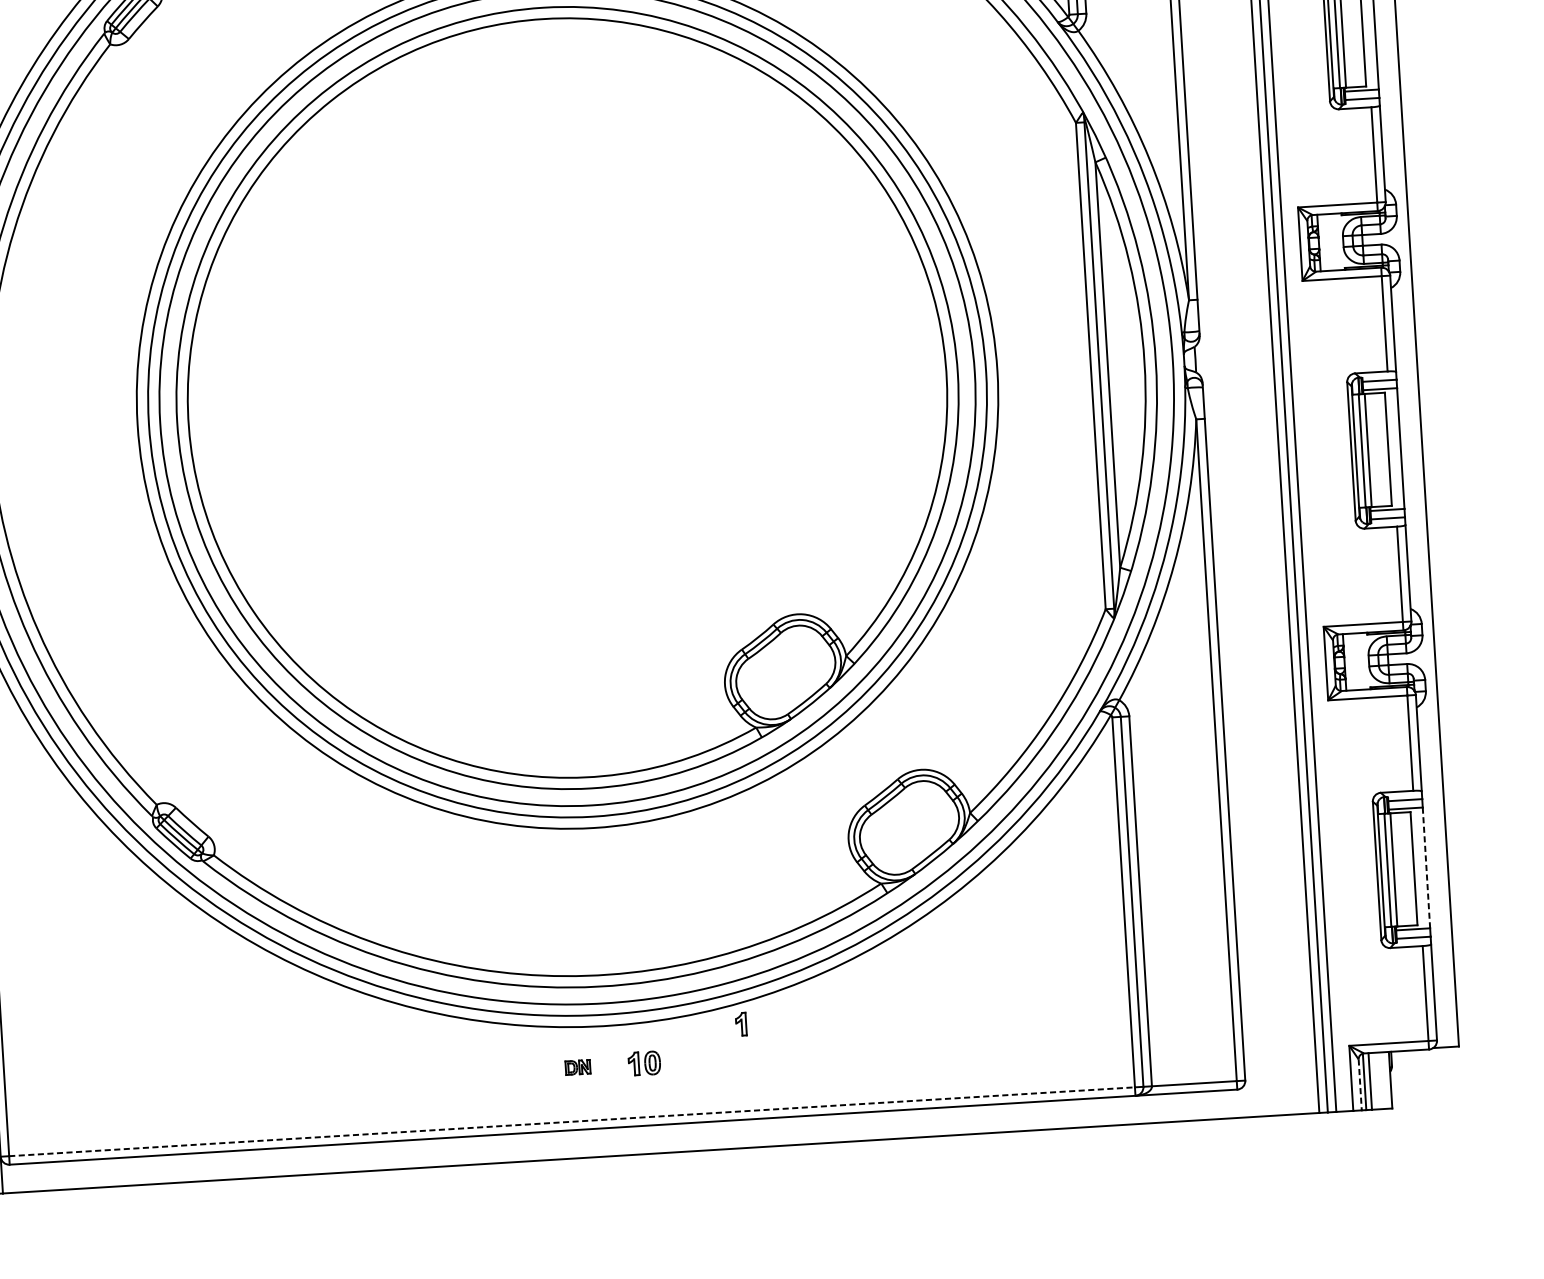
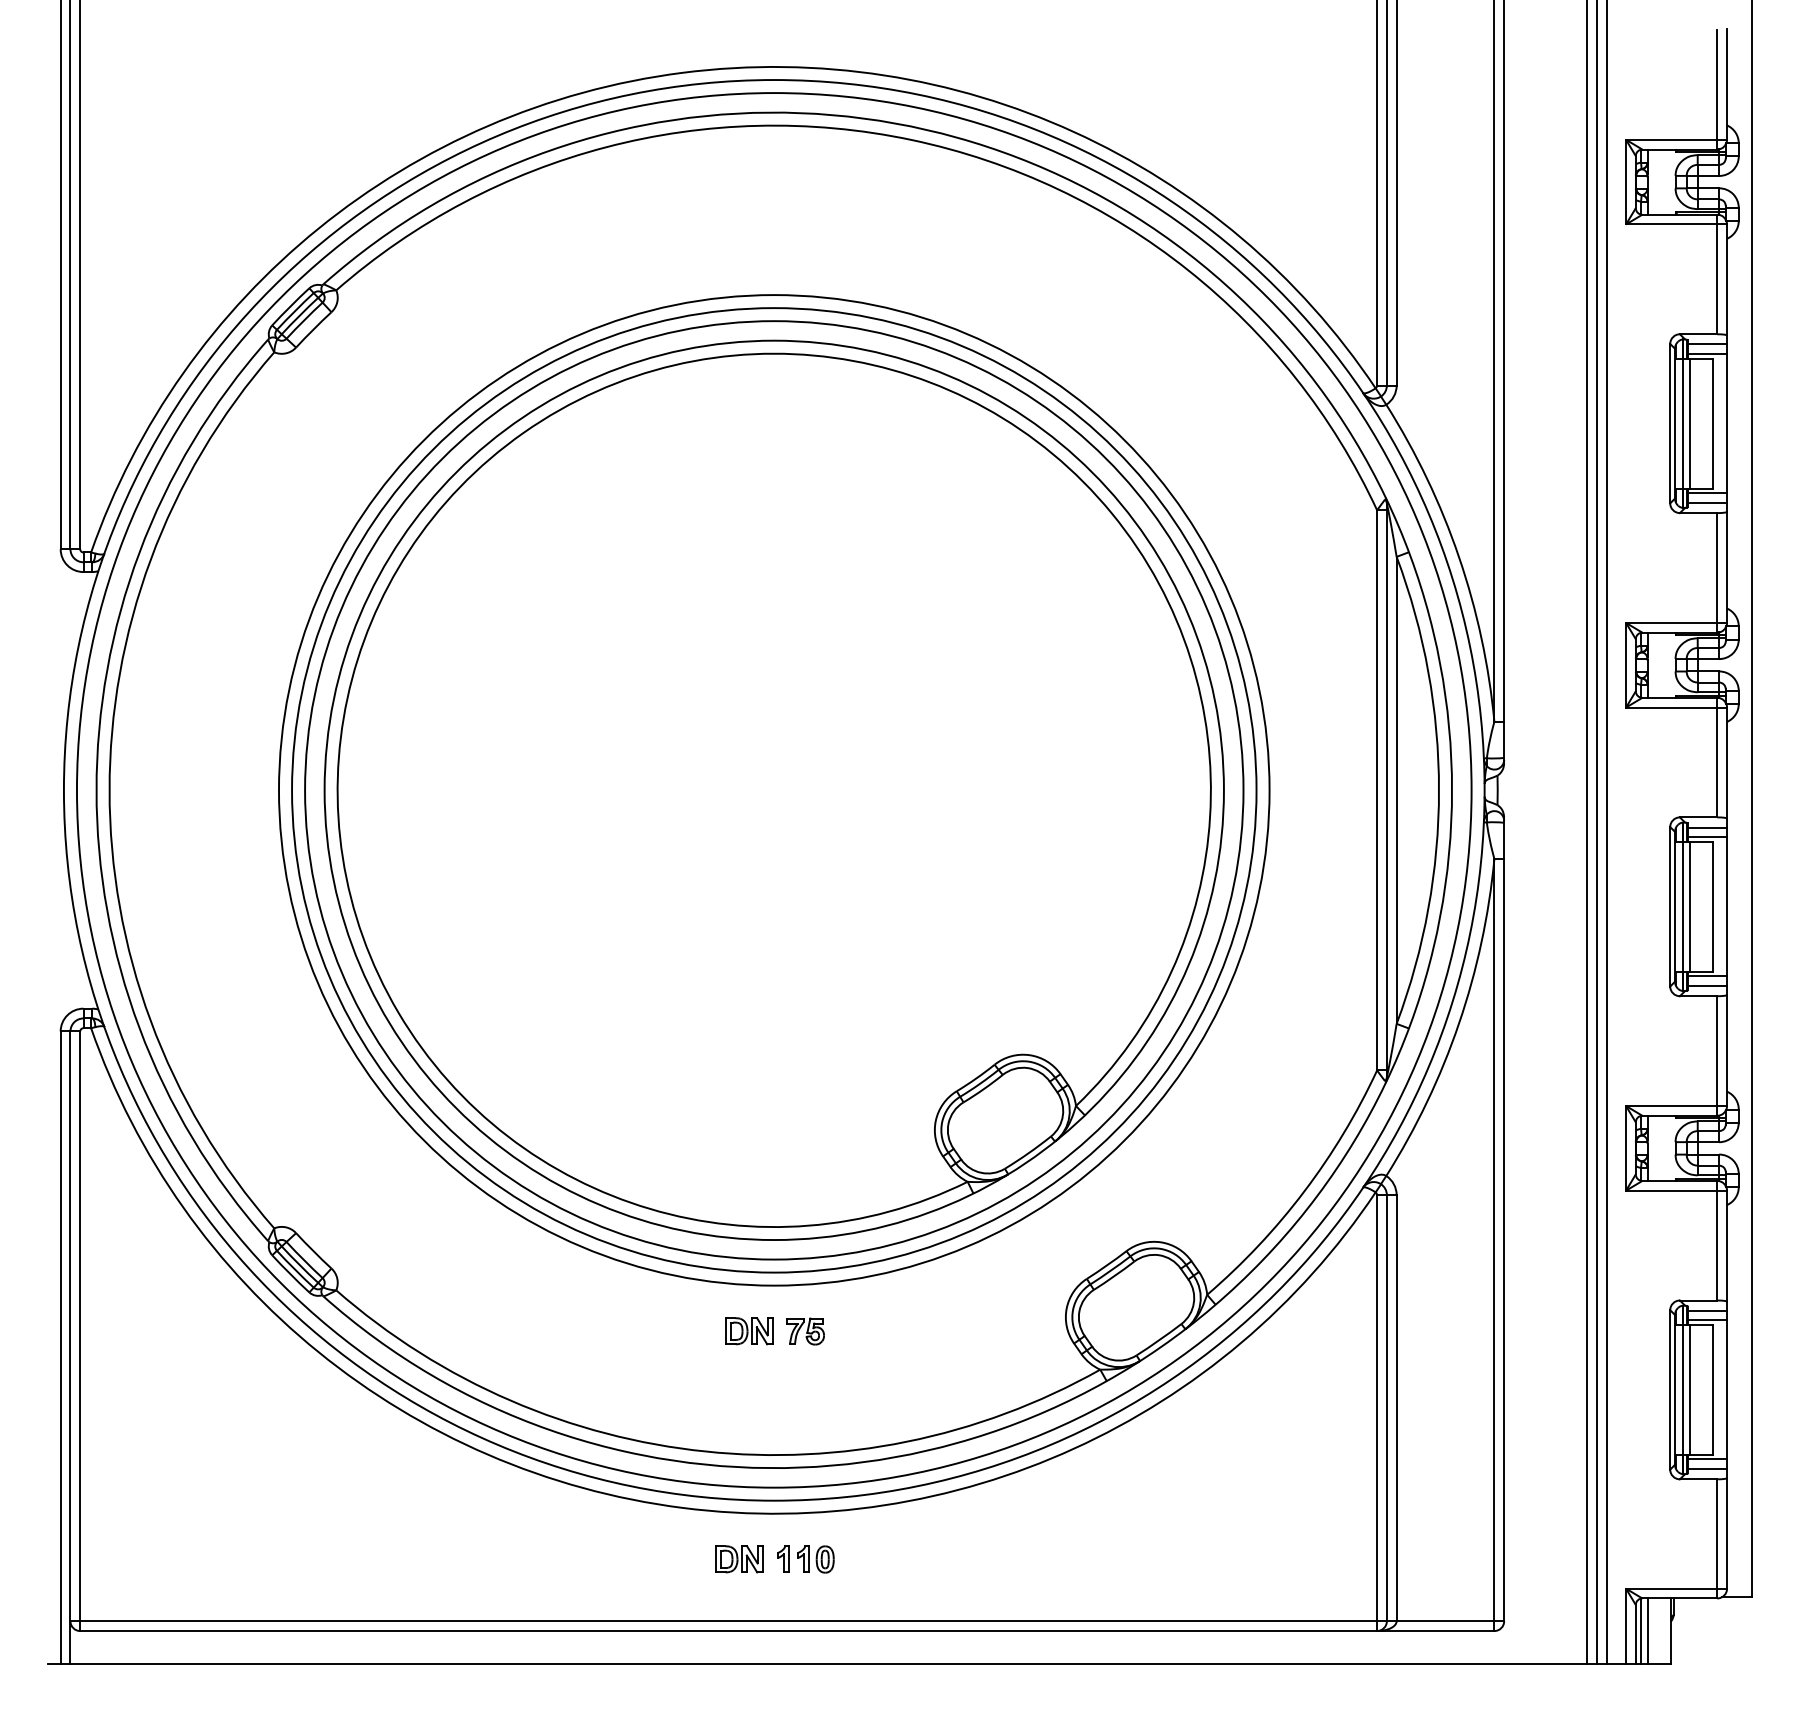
part: (623, 866) -> (805, 1331), added
line: (1426, 867) -> (1727, 1389), dashed -> solid
part: (574, 869) -> (749, 1331), added
part: (741, 1023) -> (783, 1558), moved
part: (578, 1067) -> (739, 1559), size x1.67
line: (1359, 1085) -> (1635, 1634), dashed -> solid
line: (572, 1121) -> (729, 1621), dashed -> solid

